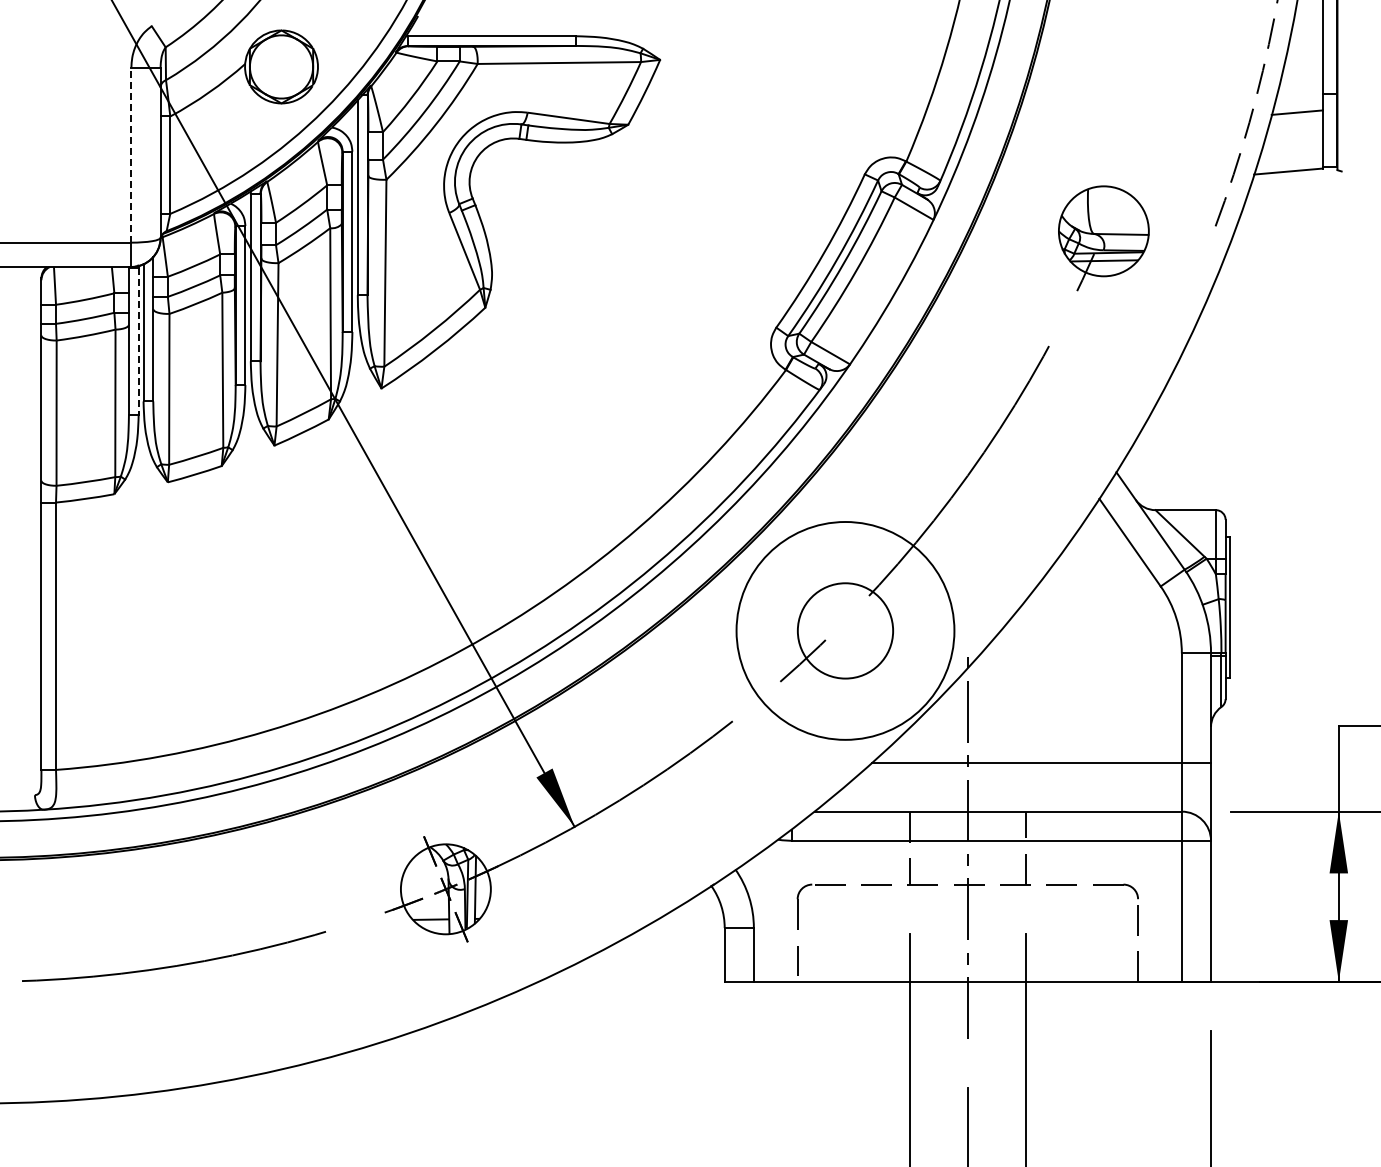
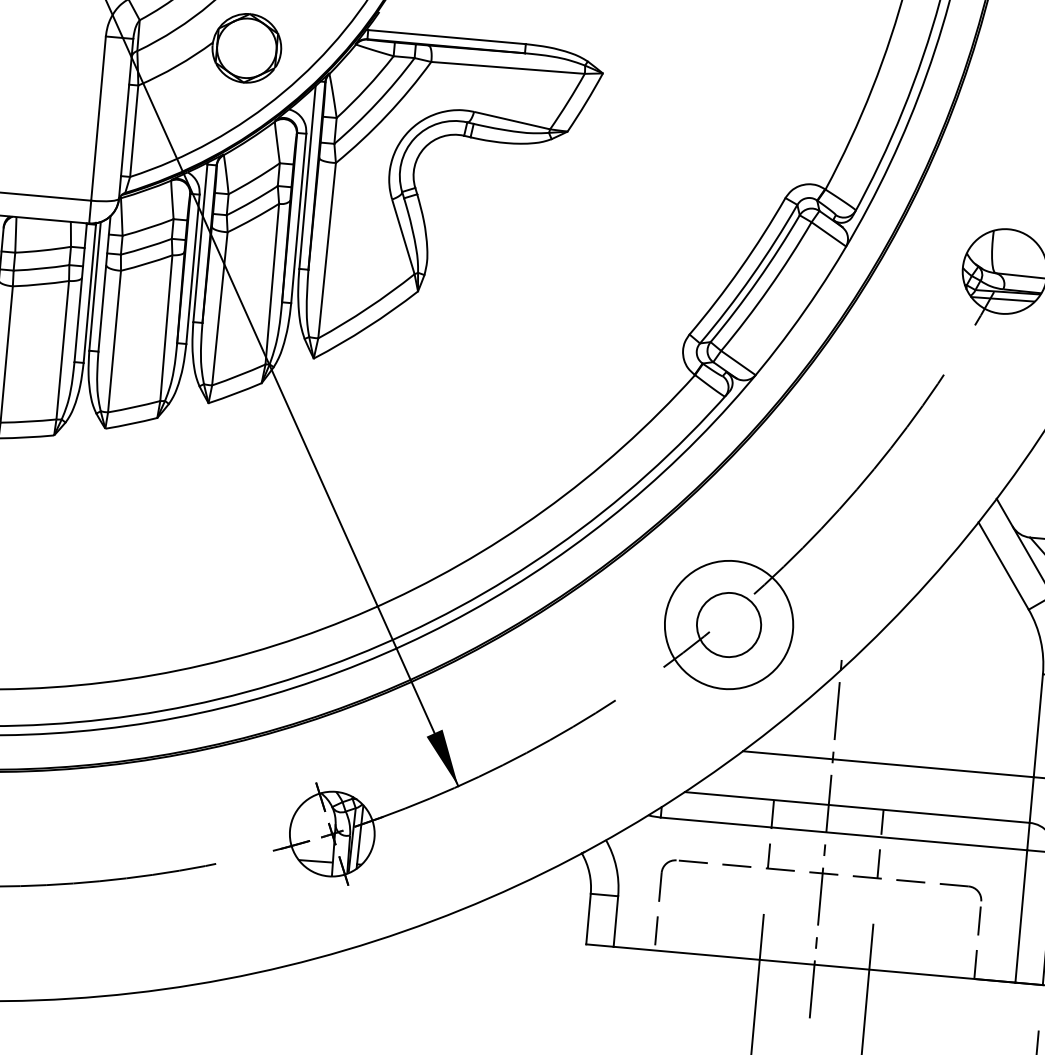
line: (131, 154) -> (98, 117), dashed -> solid
line: (138, 341) -> (89, 294), dashed -> solid
circle: (845, 630) -> (729, 624), size x0.62
circle: (845, 630) -> (729, 624), size x0.71

